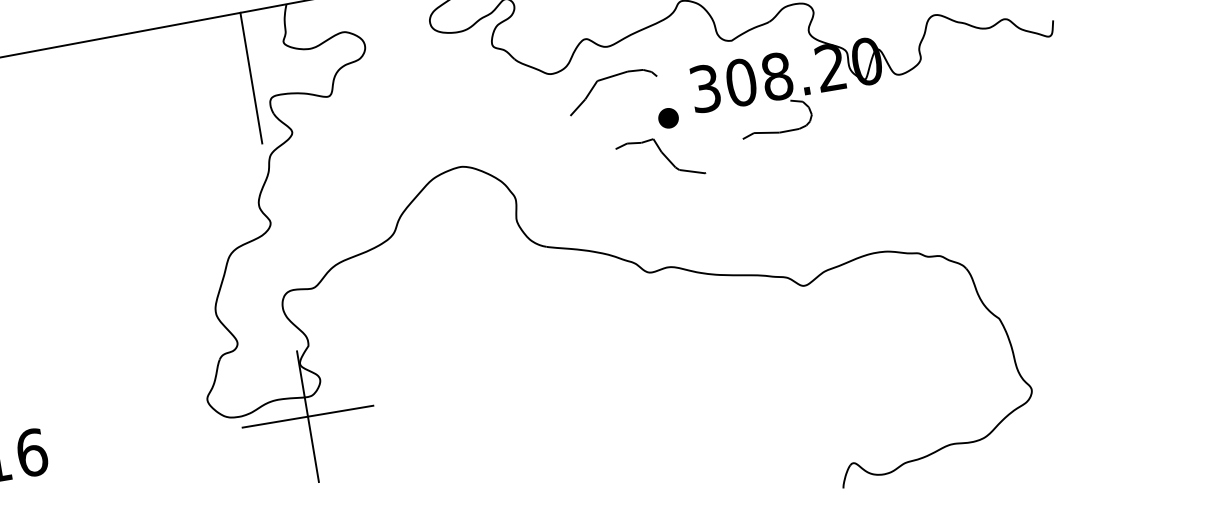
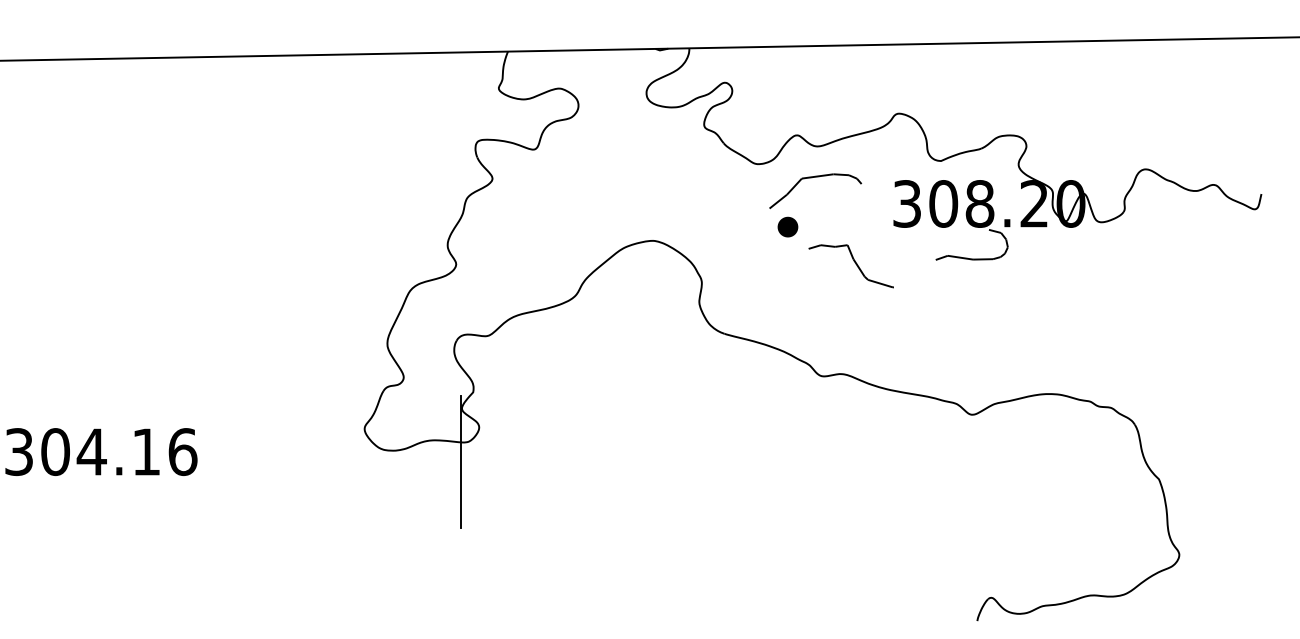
line: (251, 77) -> (461, 118), removed
part: (668, 117) -> (787, 226), moved
line: (307, 416) -> (460, 461), removed

